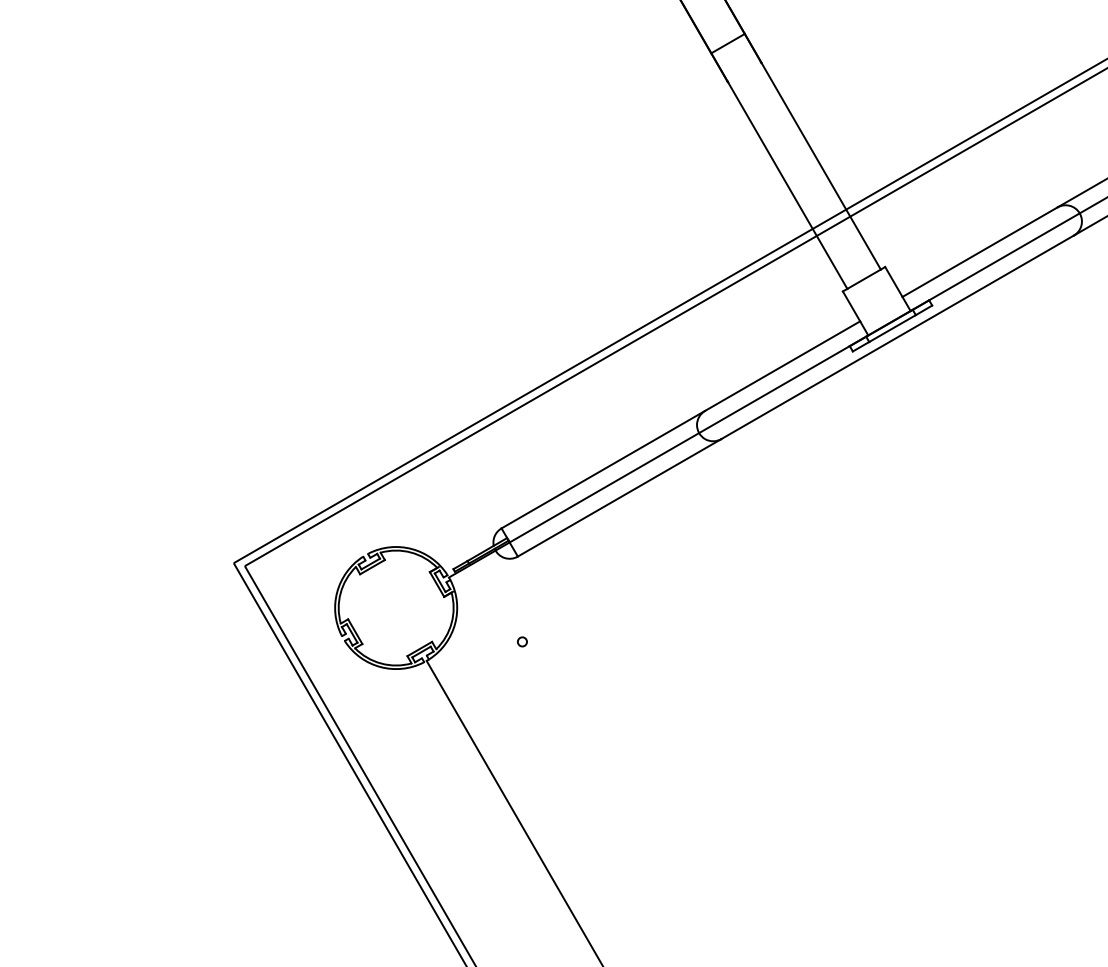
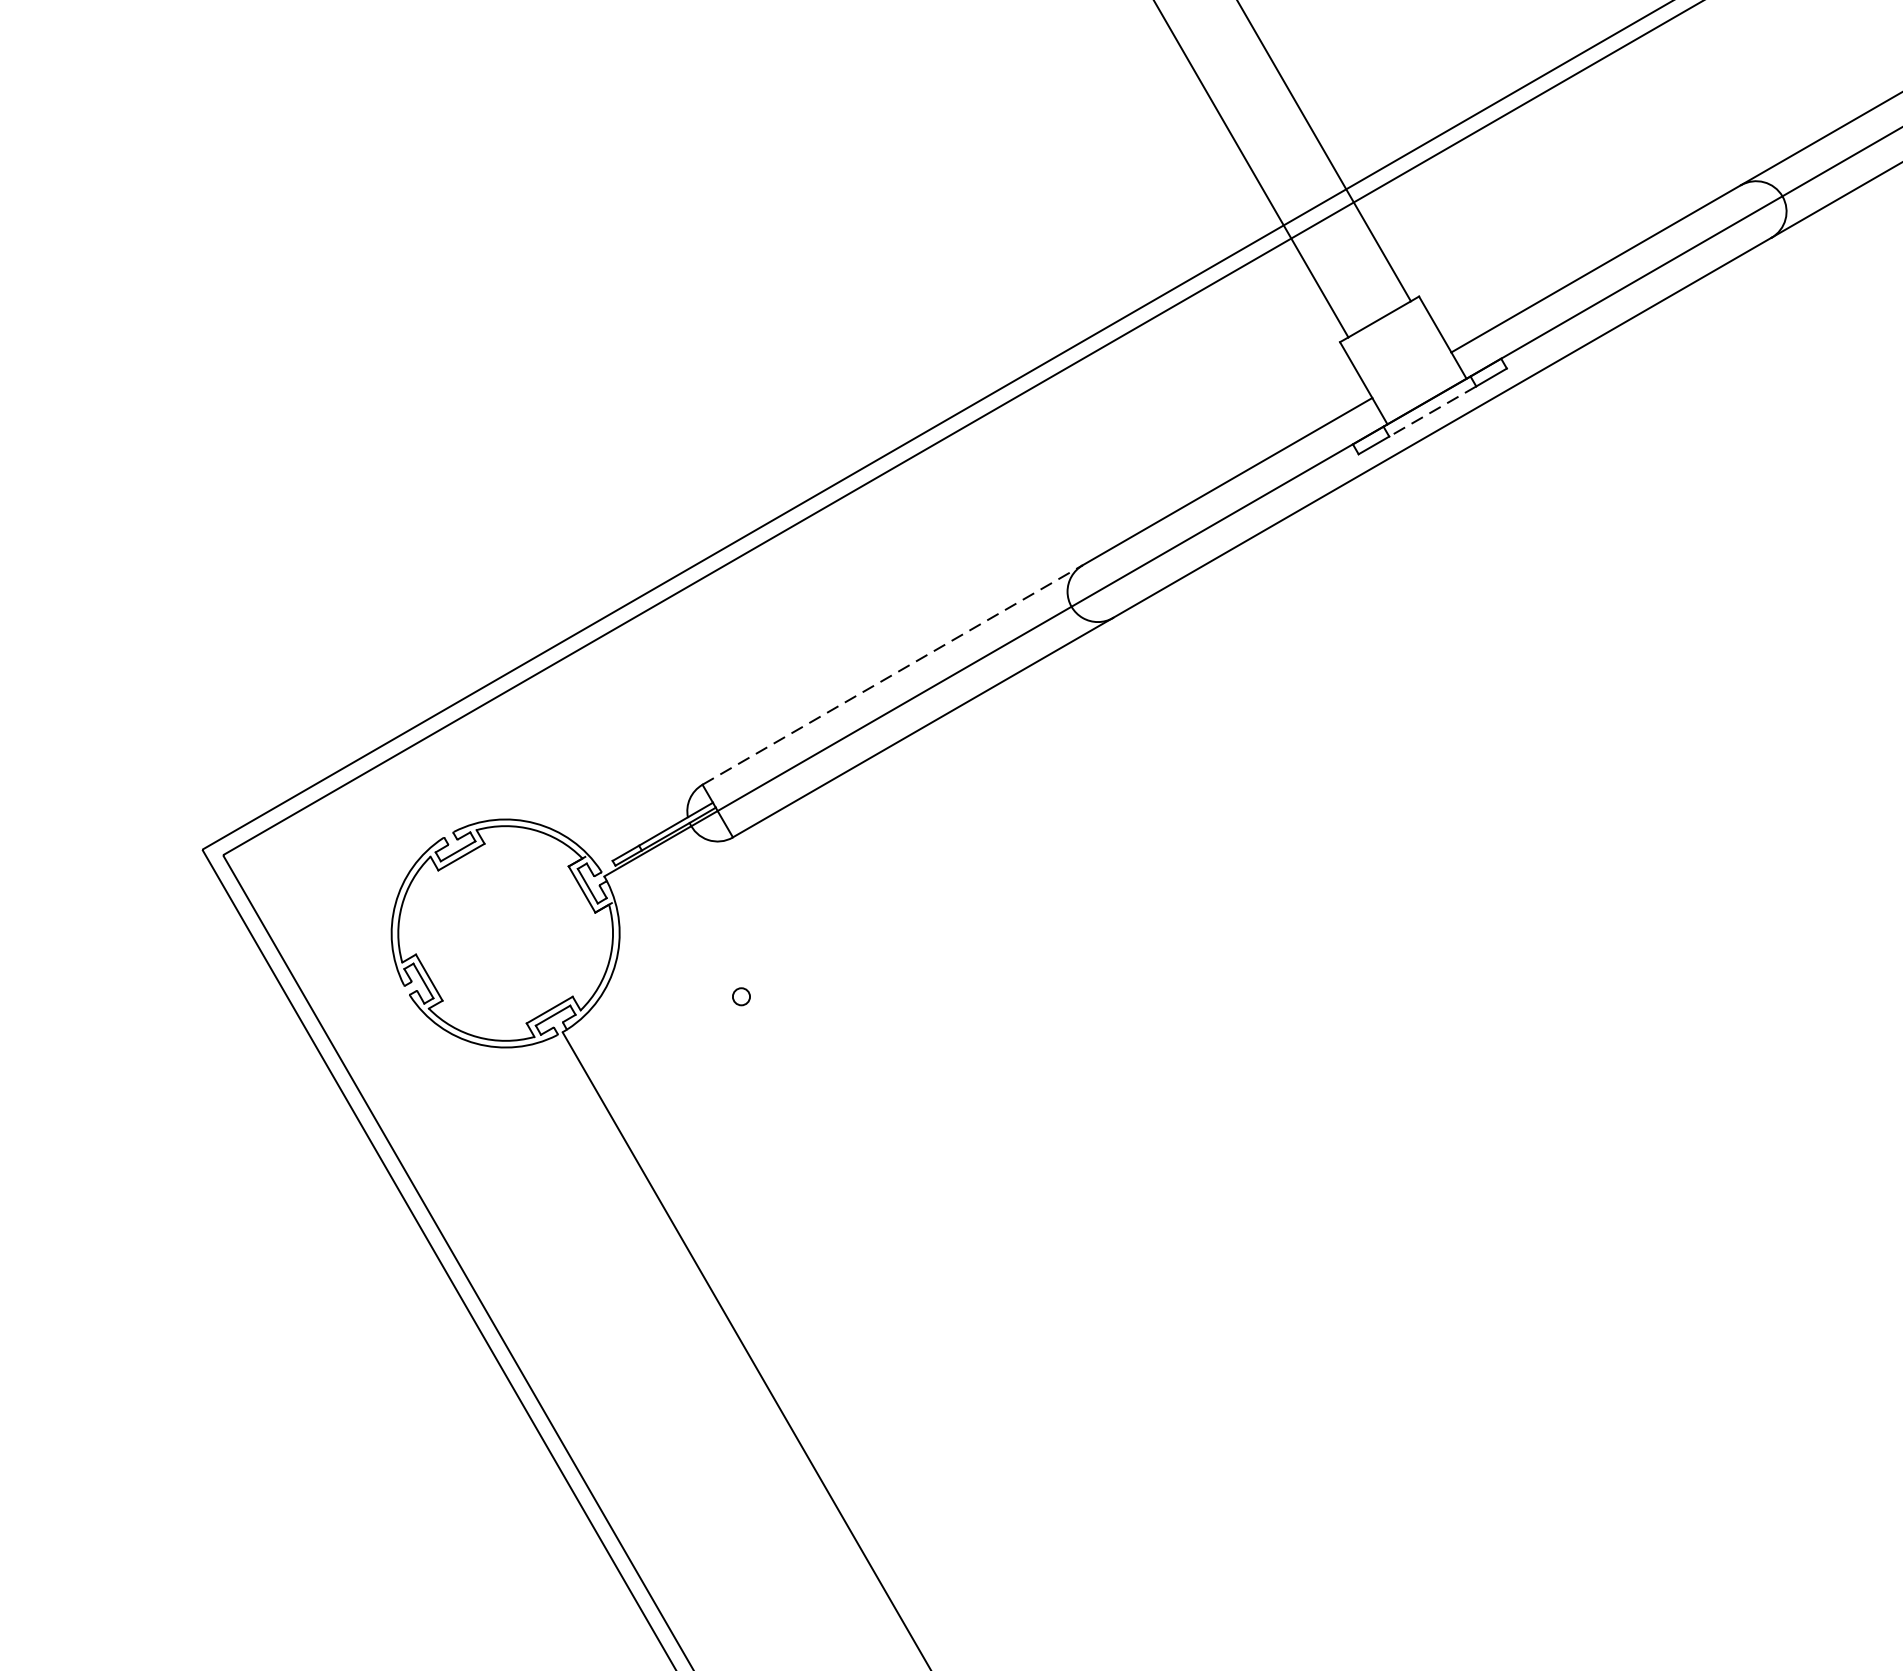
line: (892, 328) -> (1432, 411), solid -> dashed
line: (603, 469) -> (892, 674), solid -> dashed

